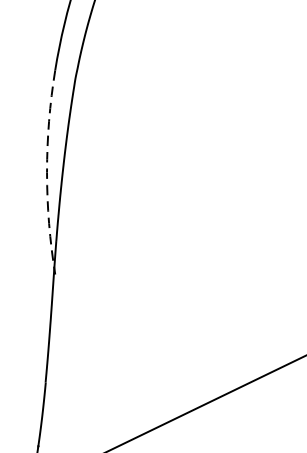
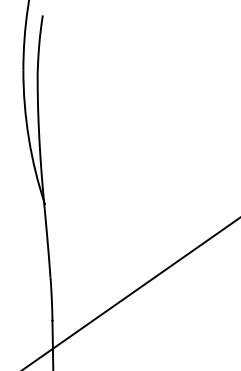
arc: (46, 172) -> (28, 138), dashed -> solid

